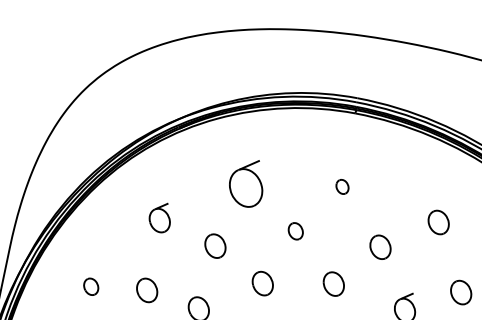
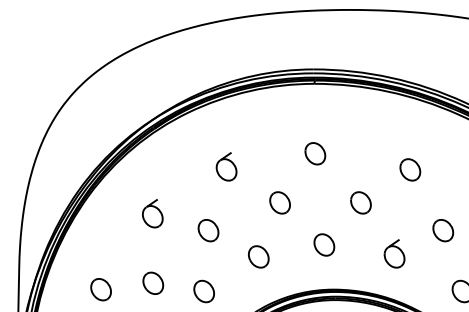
part: (246, 182) -> (226, 166), size x0.62
part: (342, 186) -> (315, 153), size x1.67
part: (295, 230) -> (279, 202), size x1.43
part: (90, 286) -> (100, 289), size x1.43

